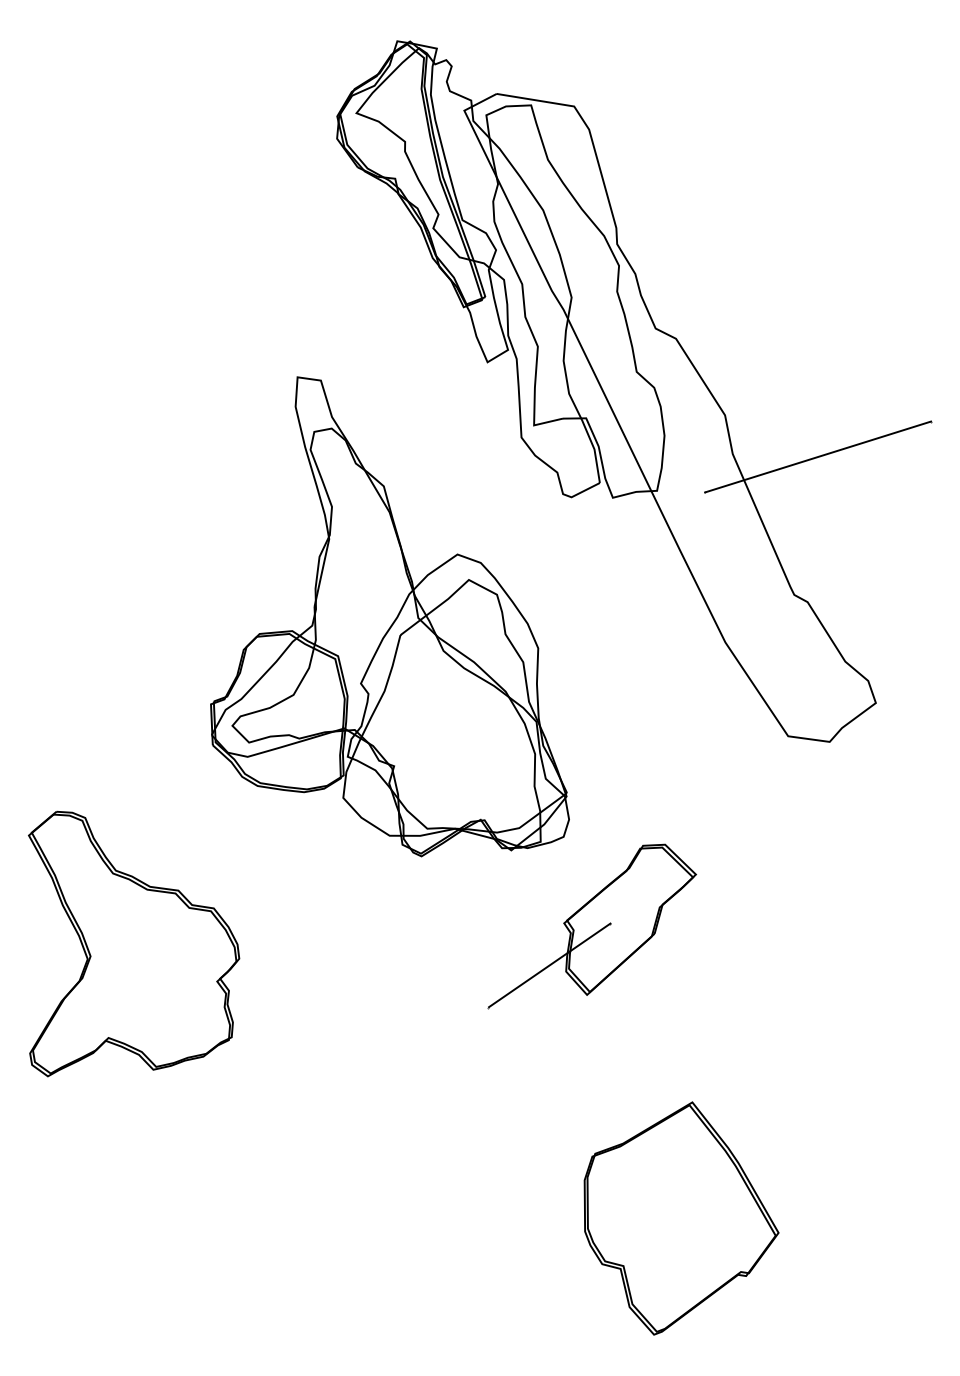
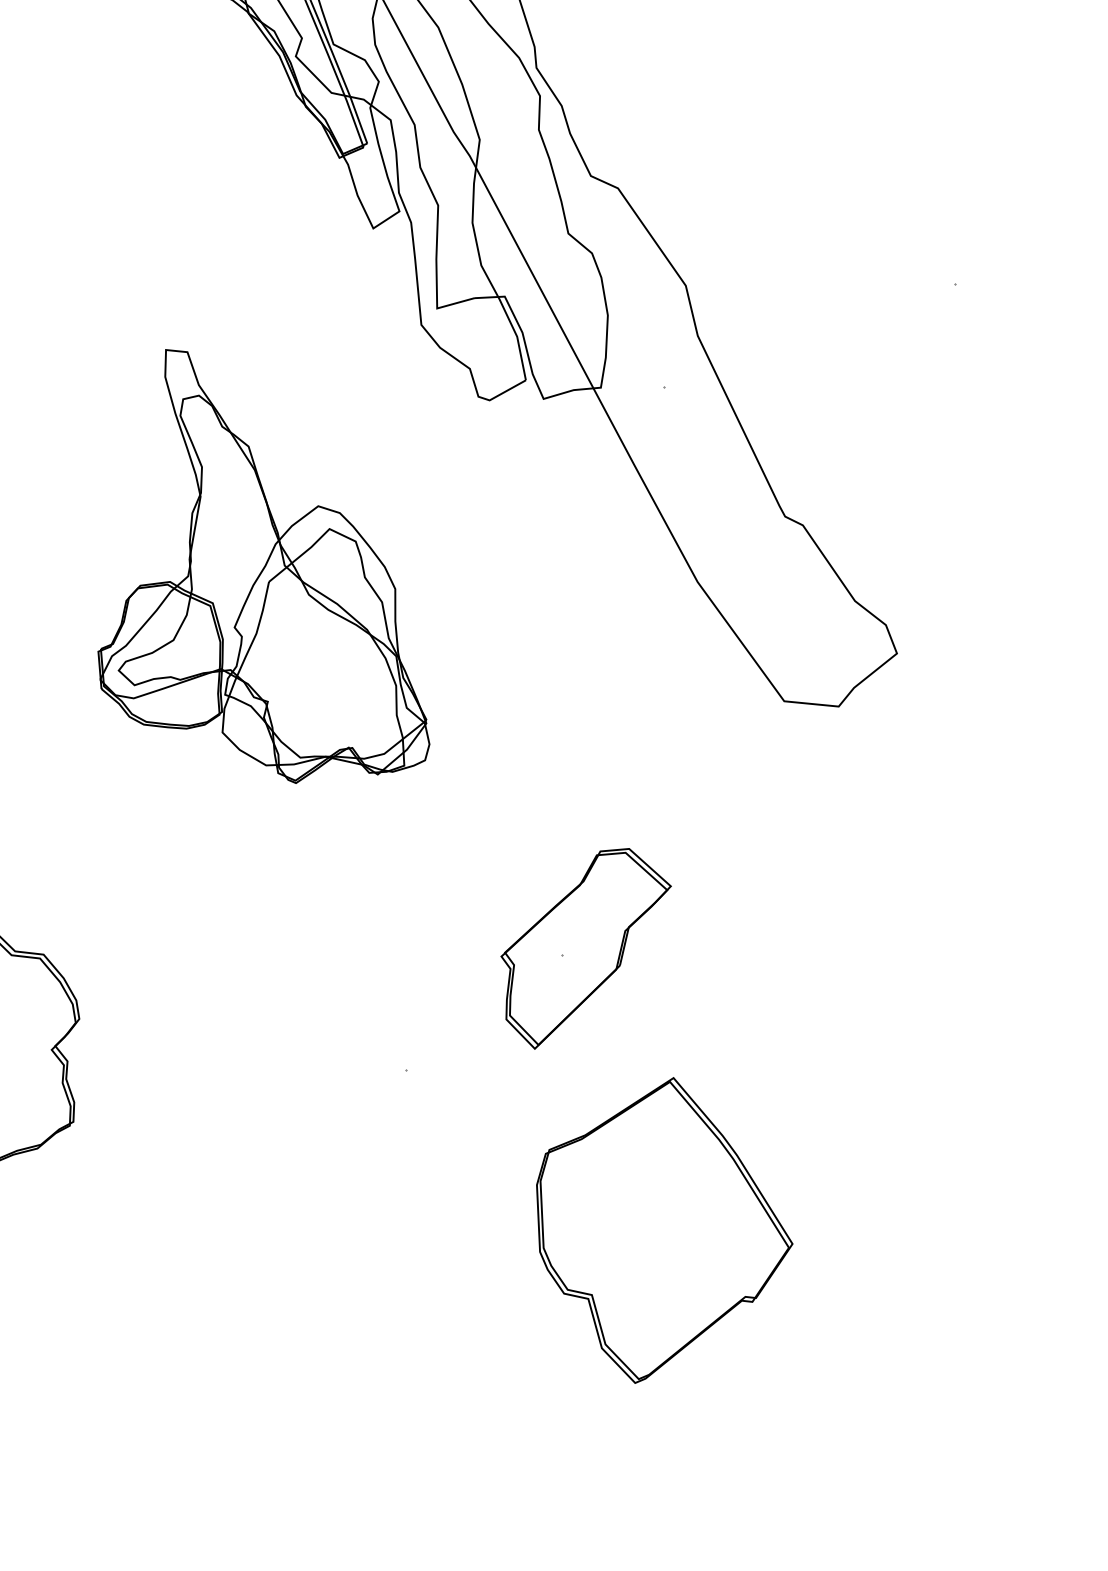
line: (818, 456) -> (809, 334), removed
part: (389, 616) -> (258, 565), size x0.7
line: (549, 965) -> (484, 1012), removed
part: (681, 1218) -> (665, 1230), moved

